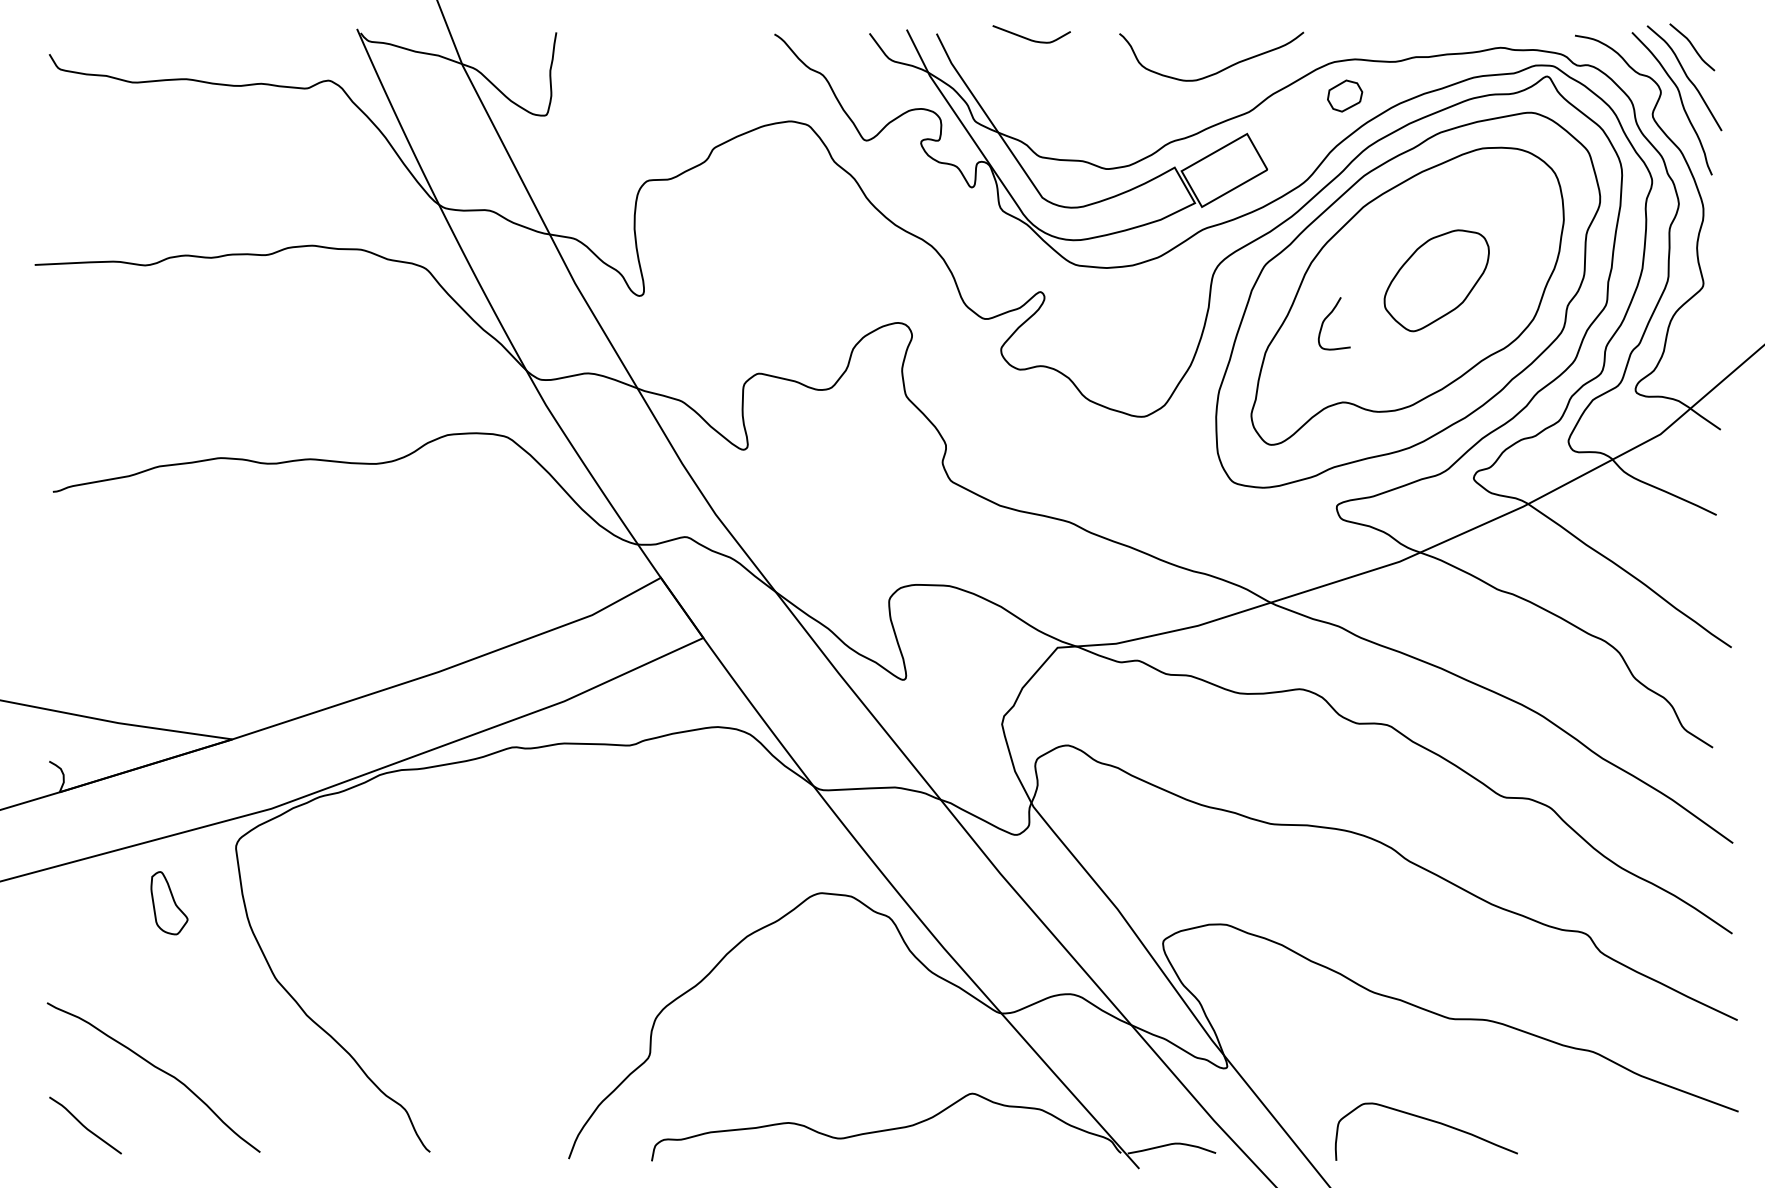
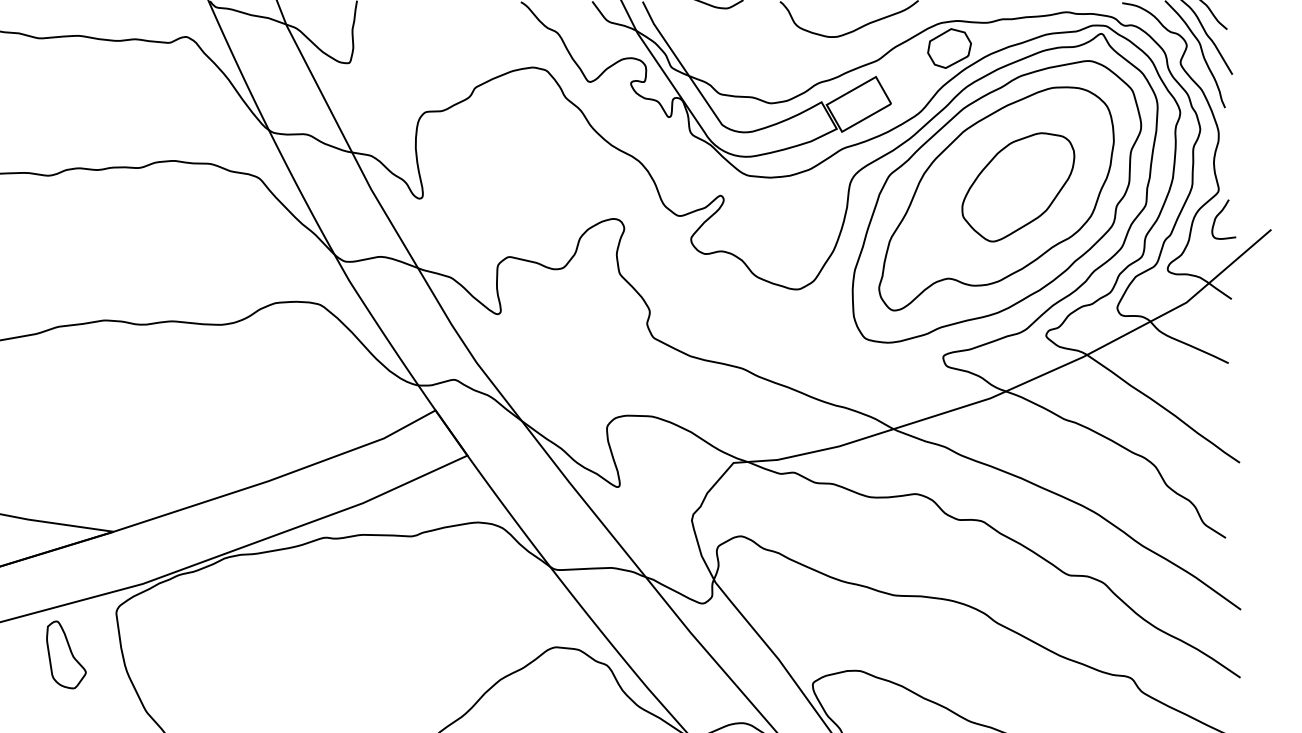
part: (1344, 95) -> (949, 48), size x1.67
part: (1436, 280) -> (1018, 187), size x1.43
curve: (1326, 319) -> (1218, 216), moved
part: (169, 902) -> (66, 654), size x1.43

